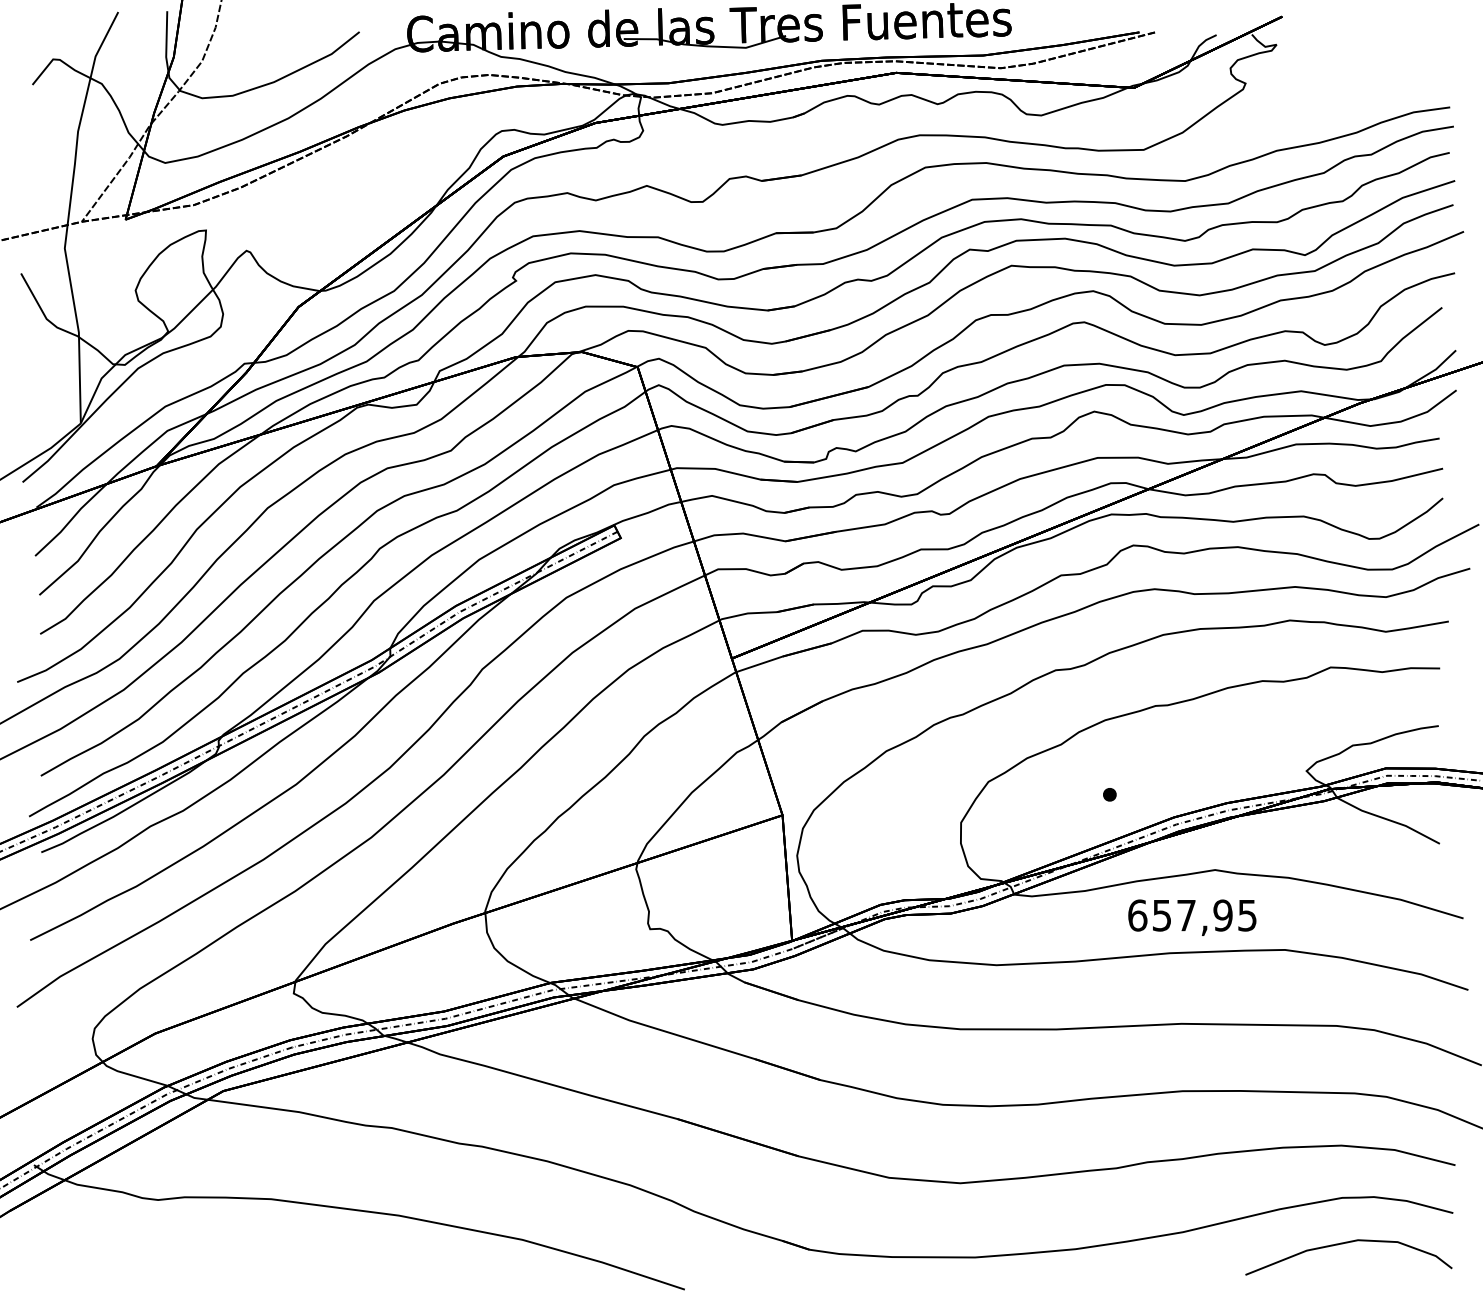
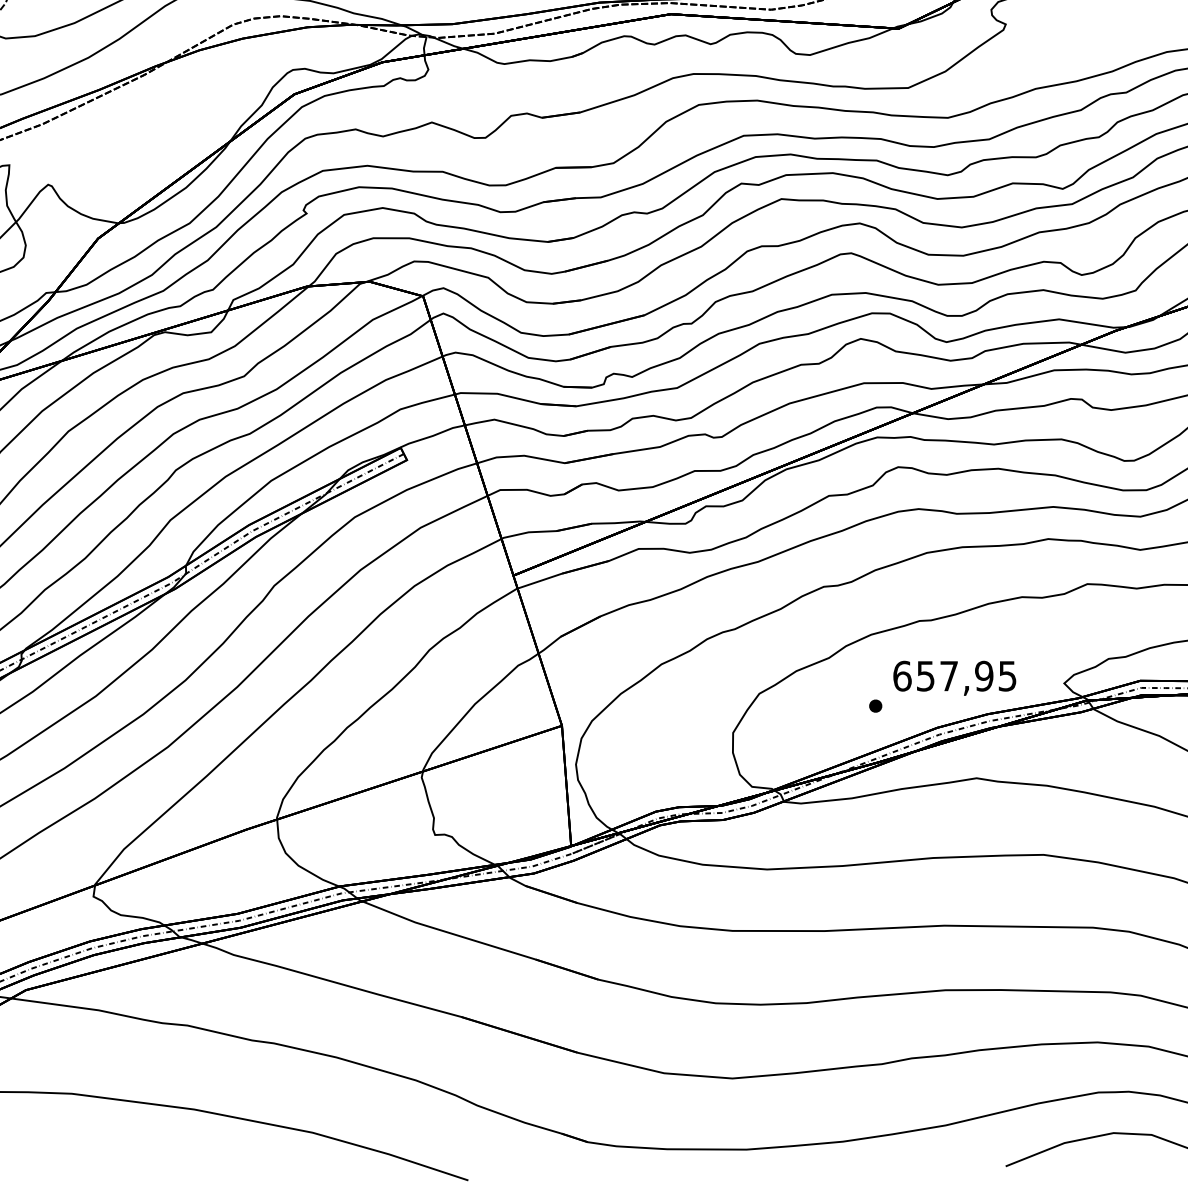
text: (1192, 917) -> (954, 678), moved

